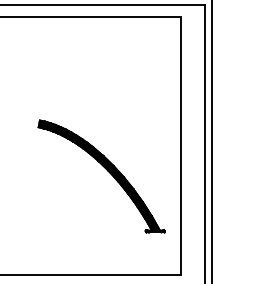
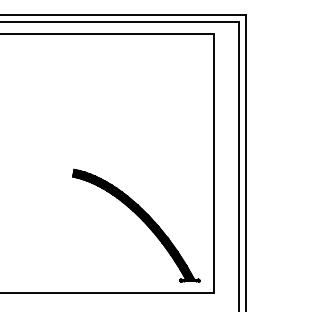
part: (107, 171) -> (141, 220), moved

